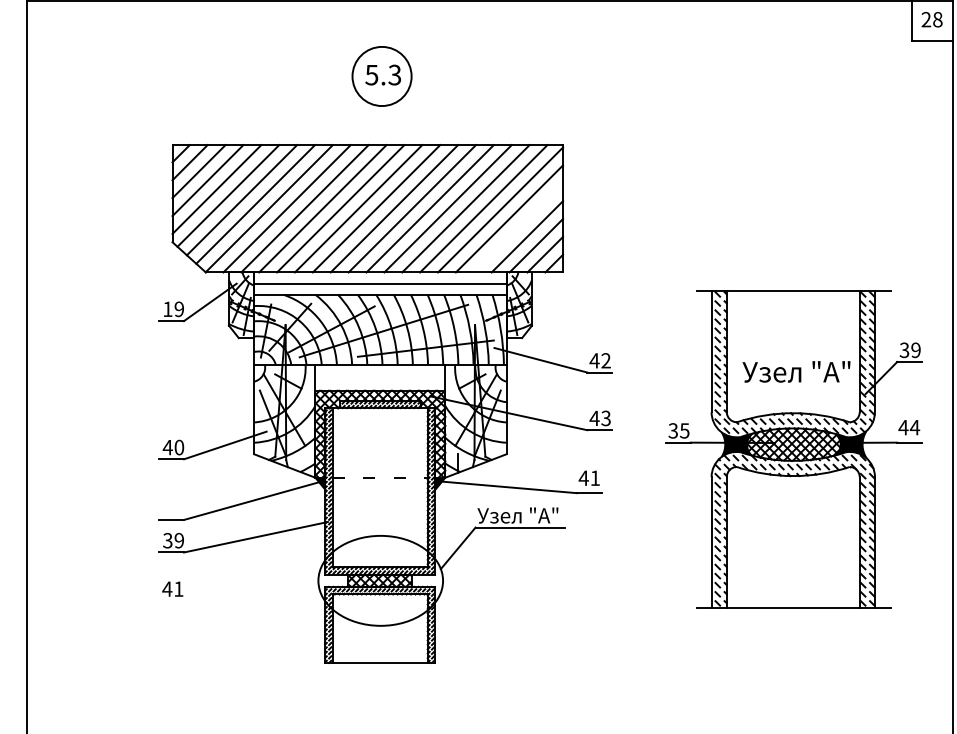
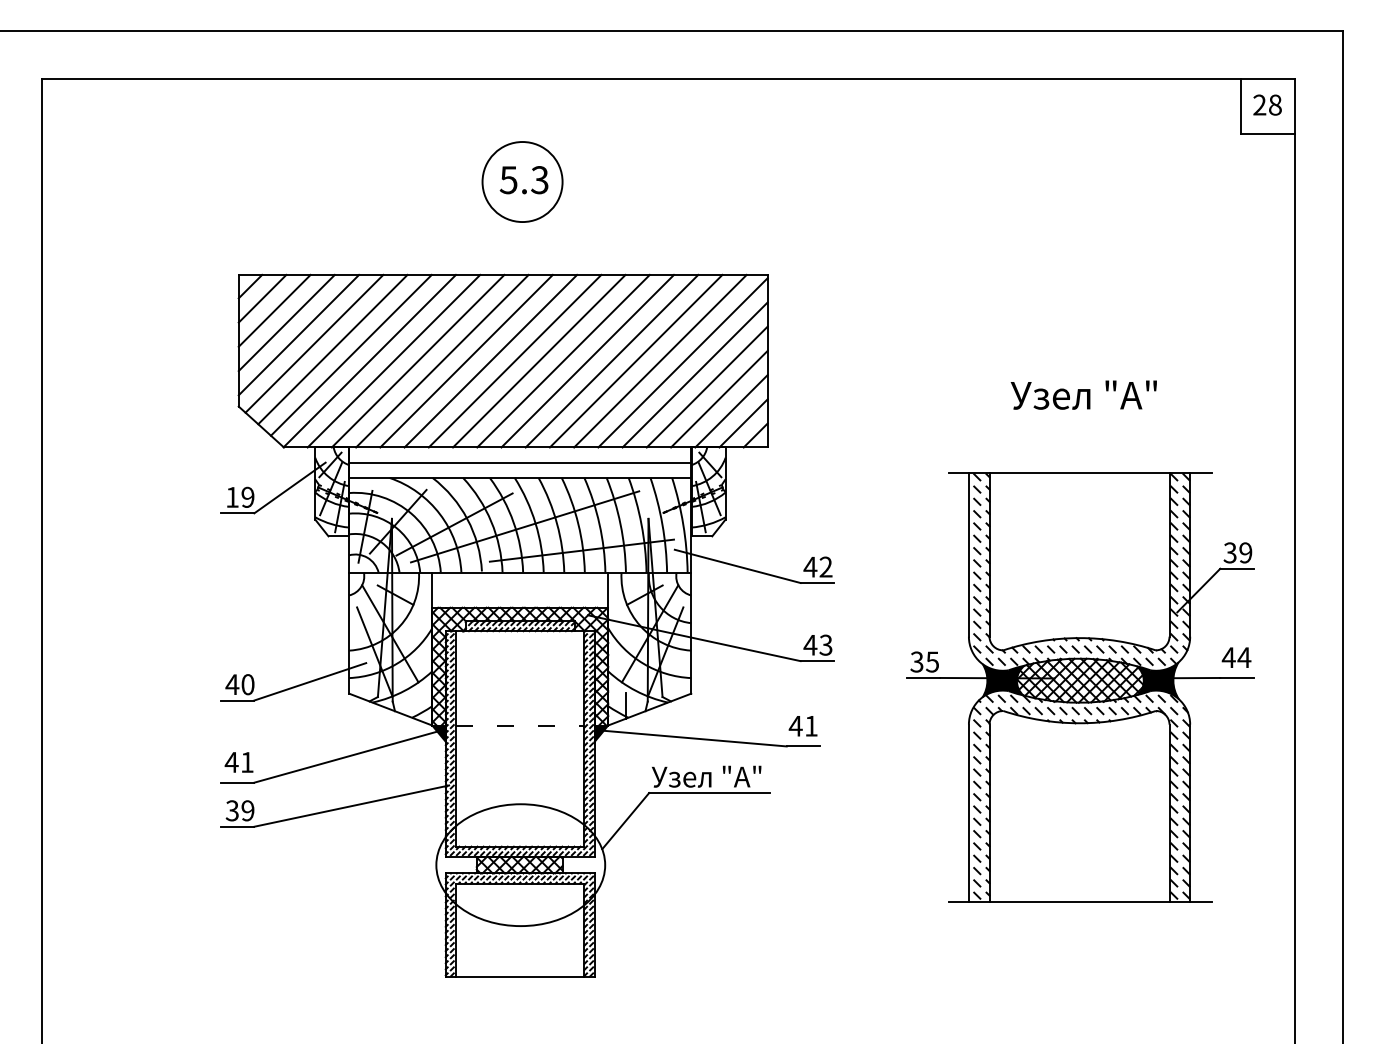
line: (517, 227) -> (706, 386), added
text: (796, 371) -> (1083, 394), moved
text: (172, 589) -> (238, 762), moved

